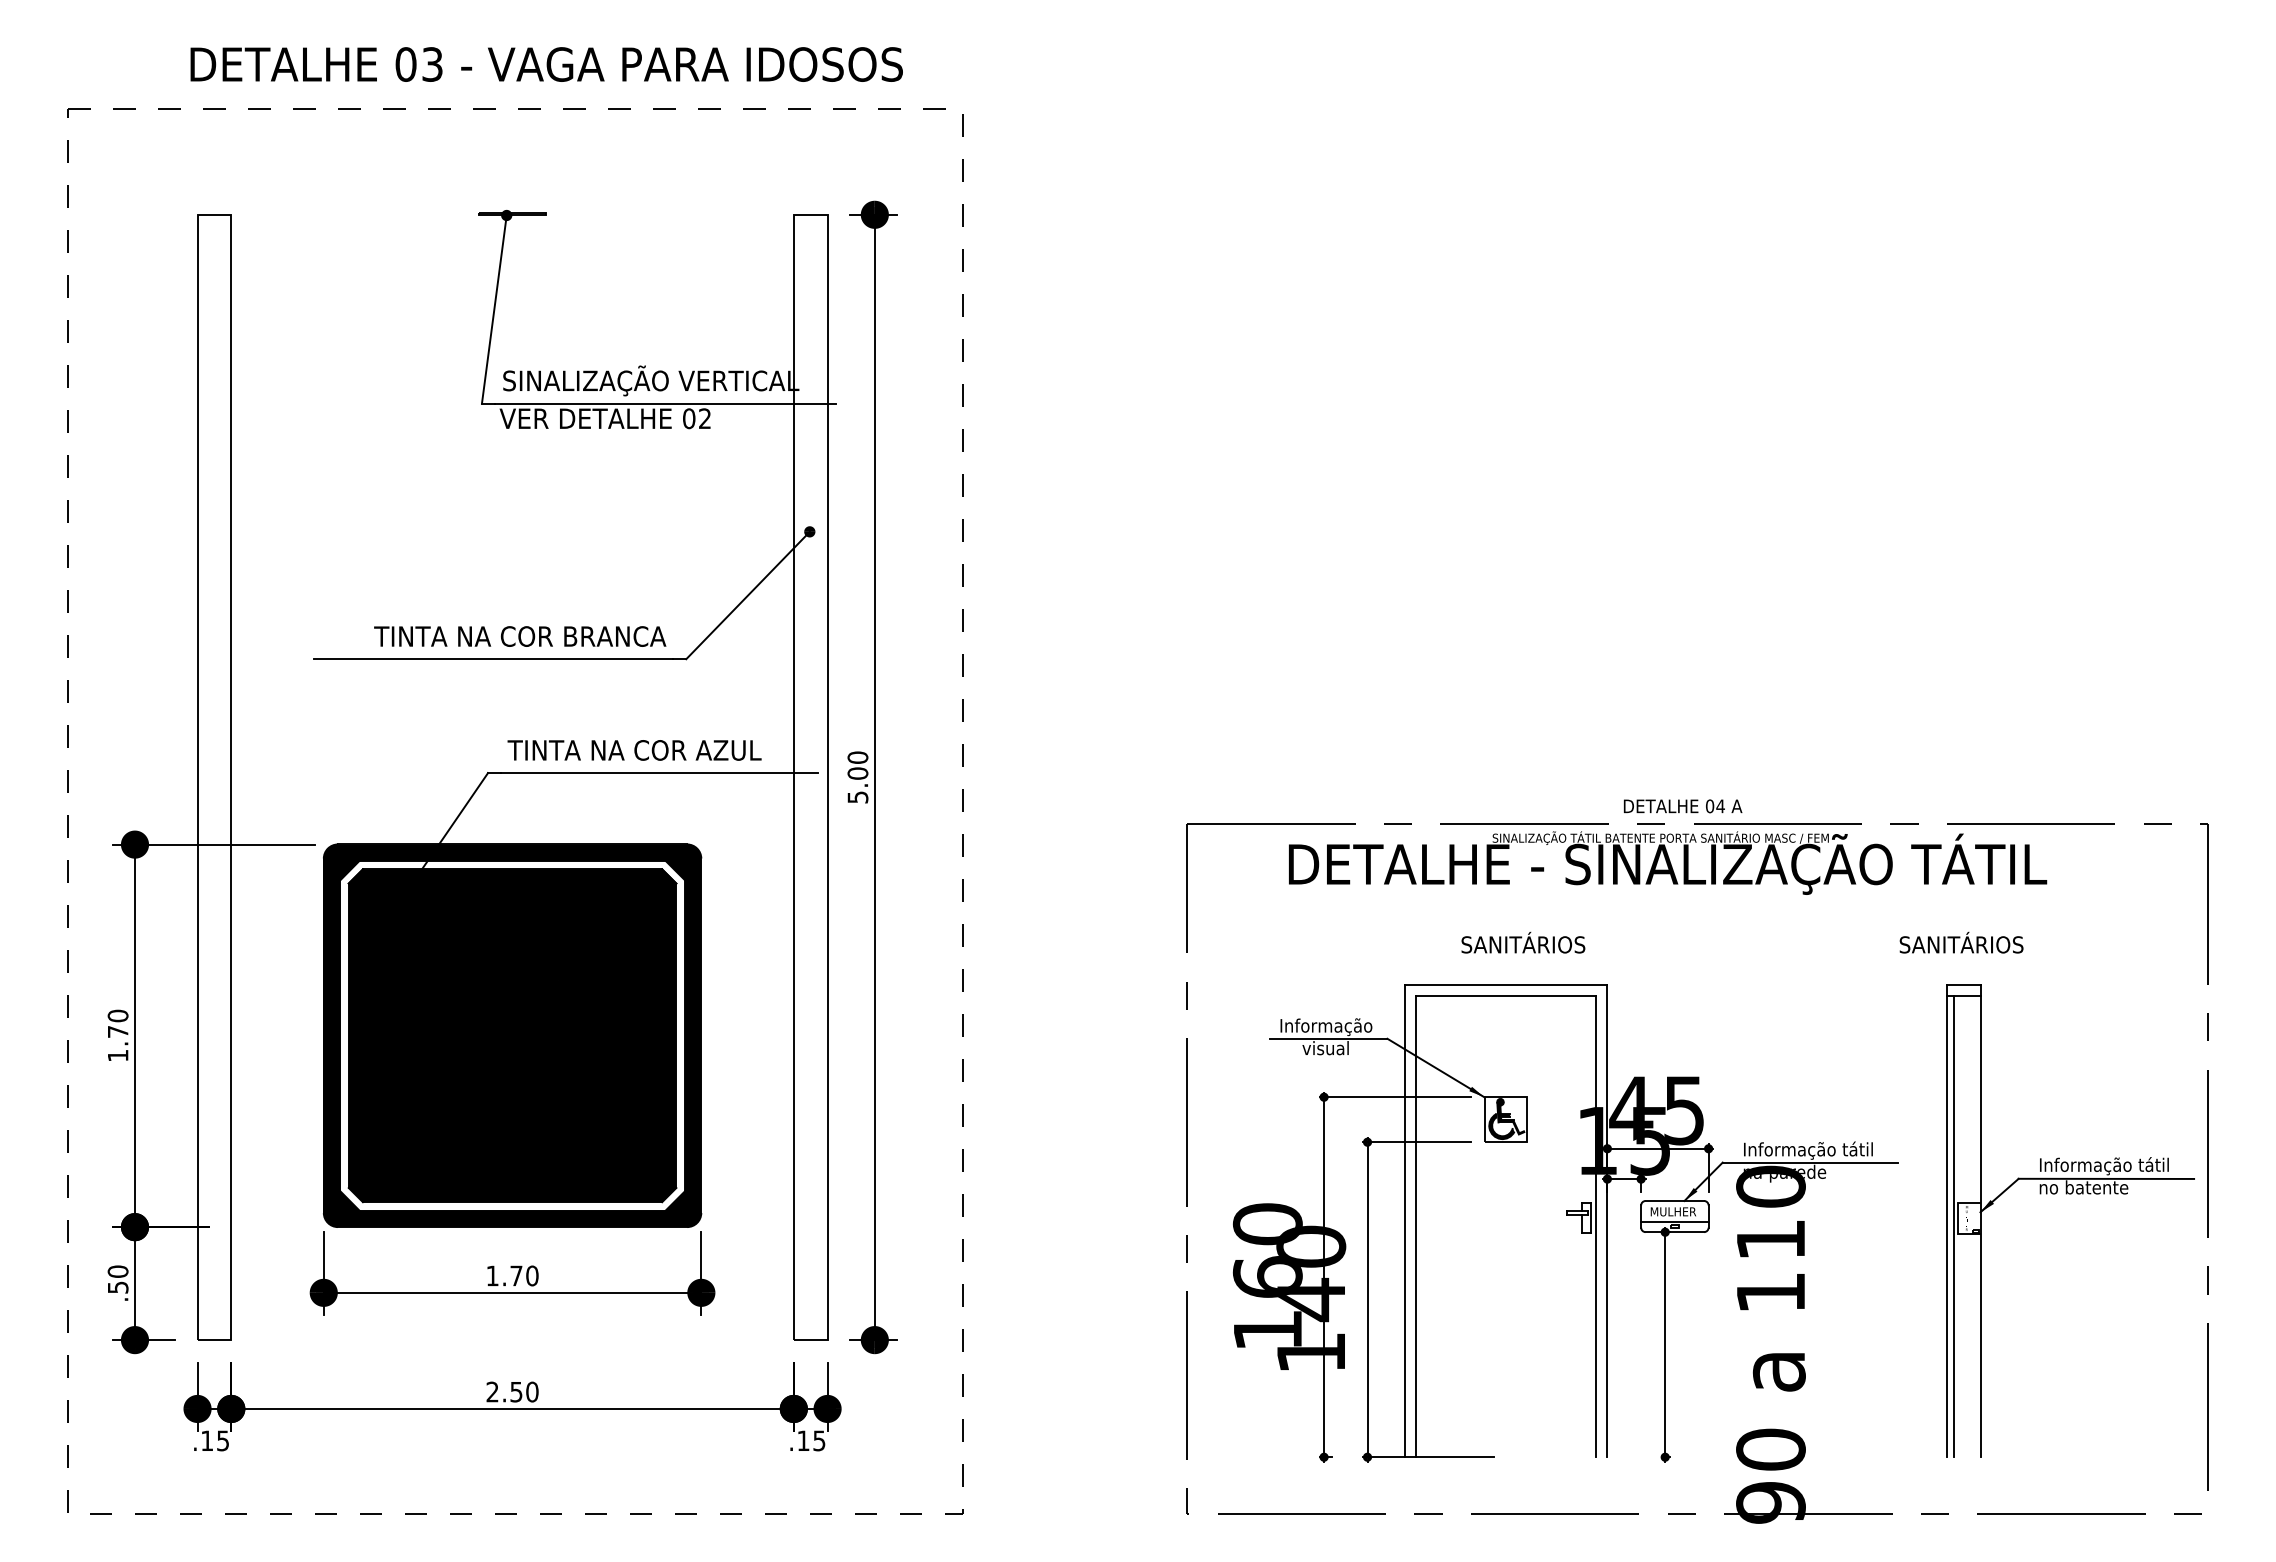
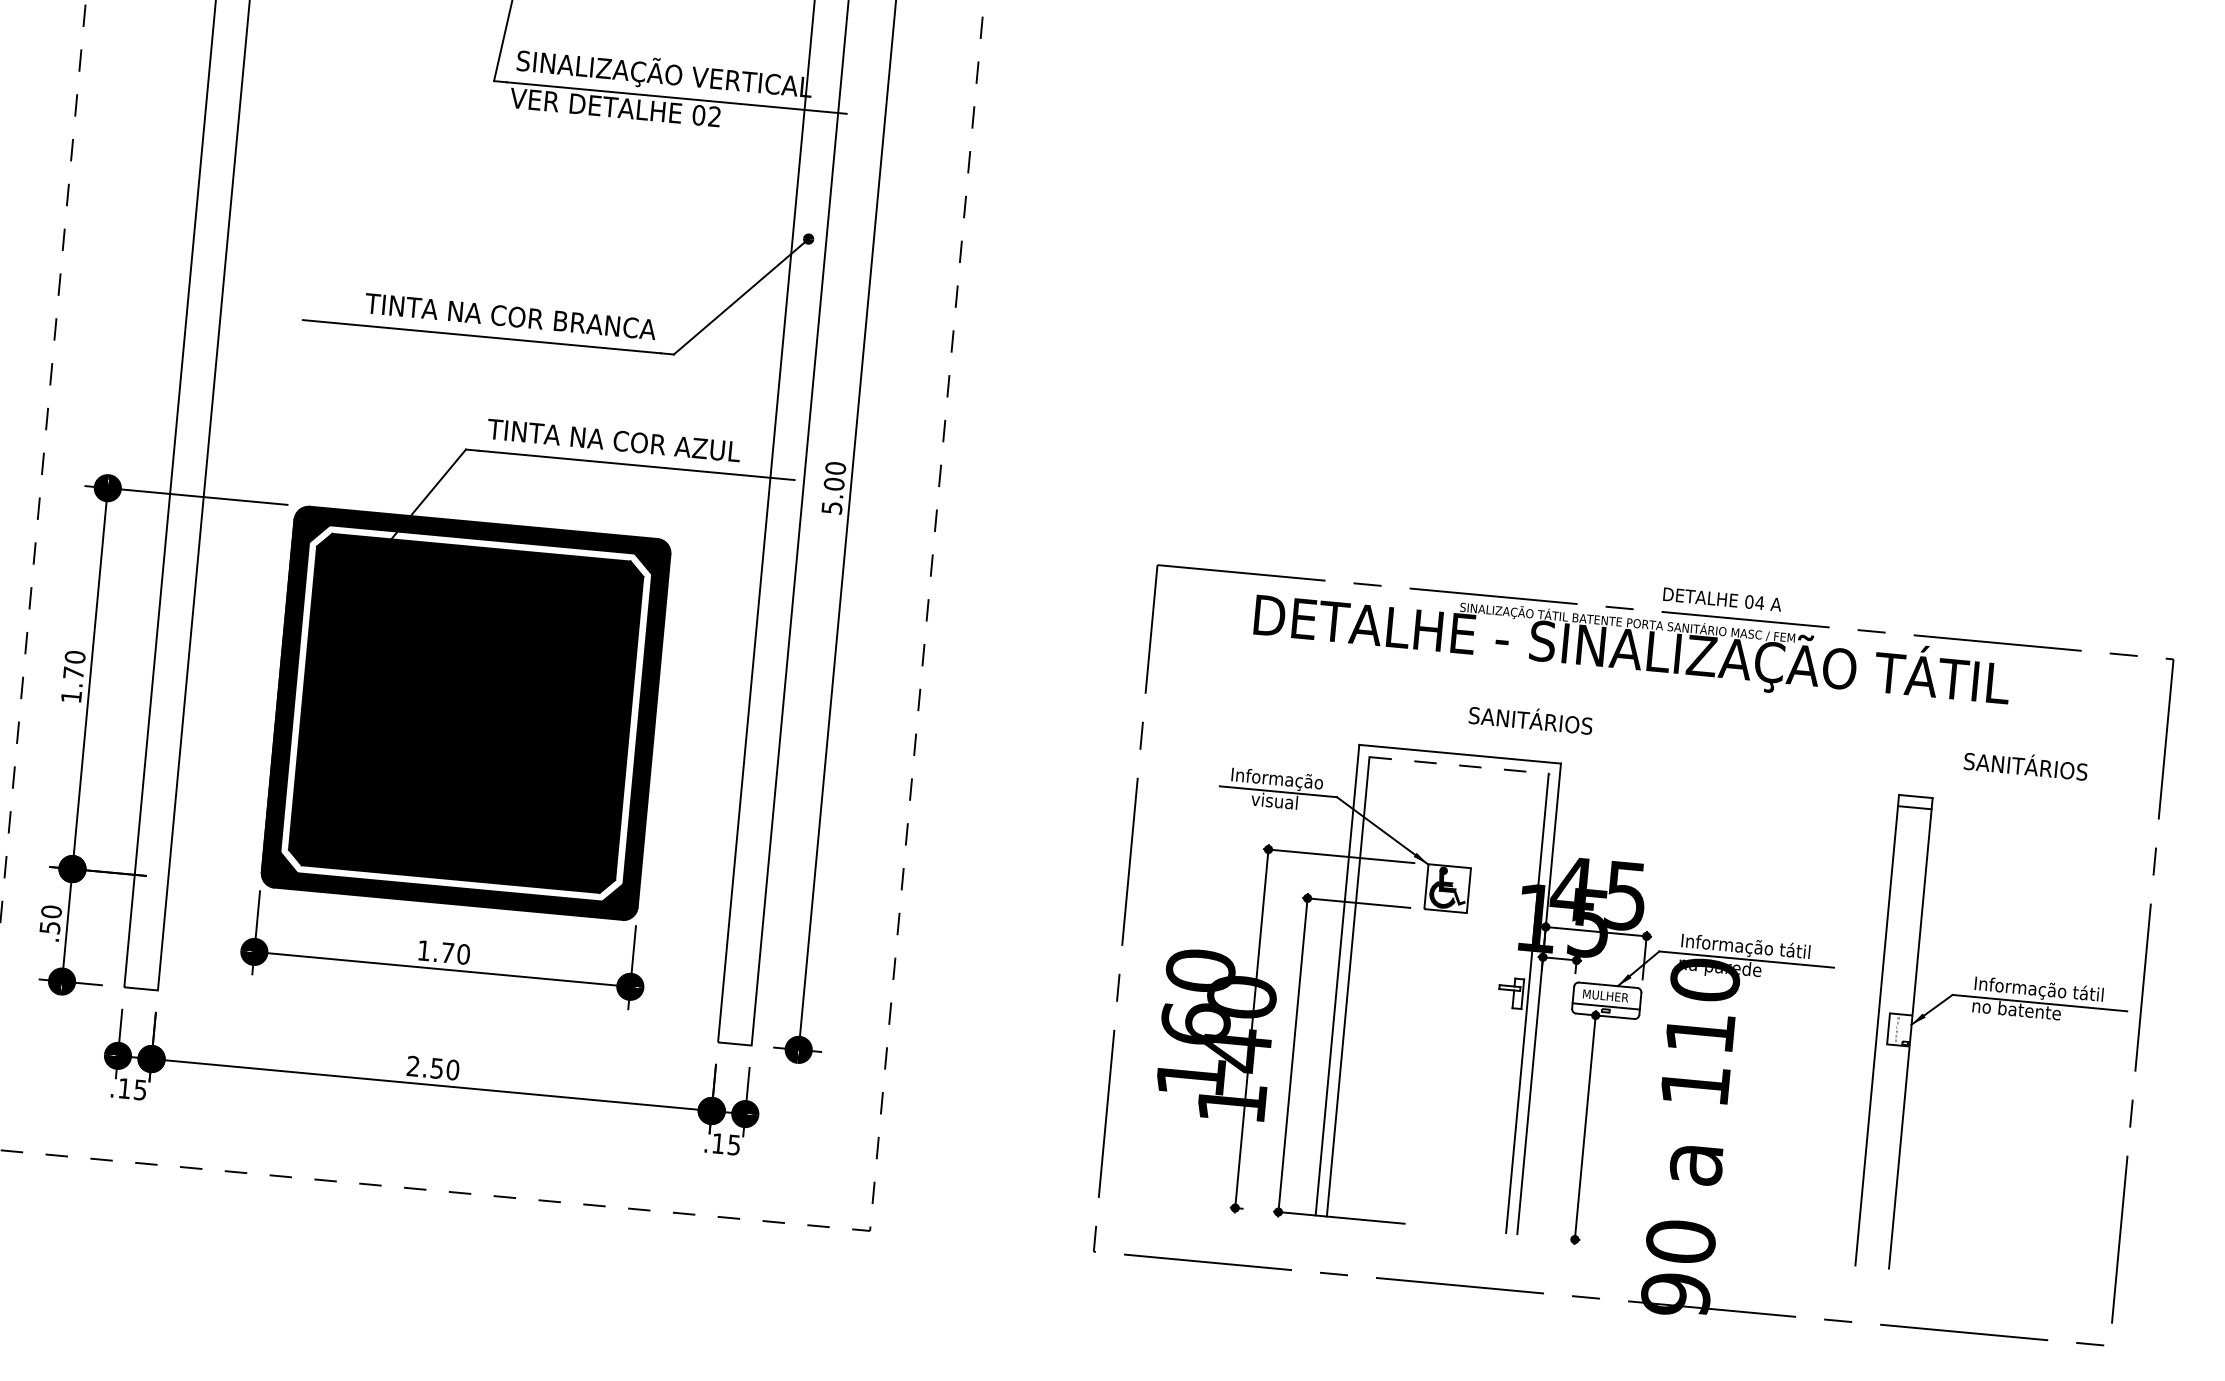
text: (1683, 806) -> (1722, 599), moved
text: (1523, 942) -> (1531, 718), moved
text: (1961, 942) -> (2026, 764), moved
line: (1506, 995) -> (1459, 765), solid -> dashed
line: (1953, 1226) -> (1883, 1036), removed

